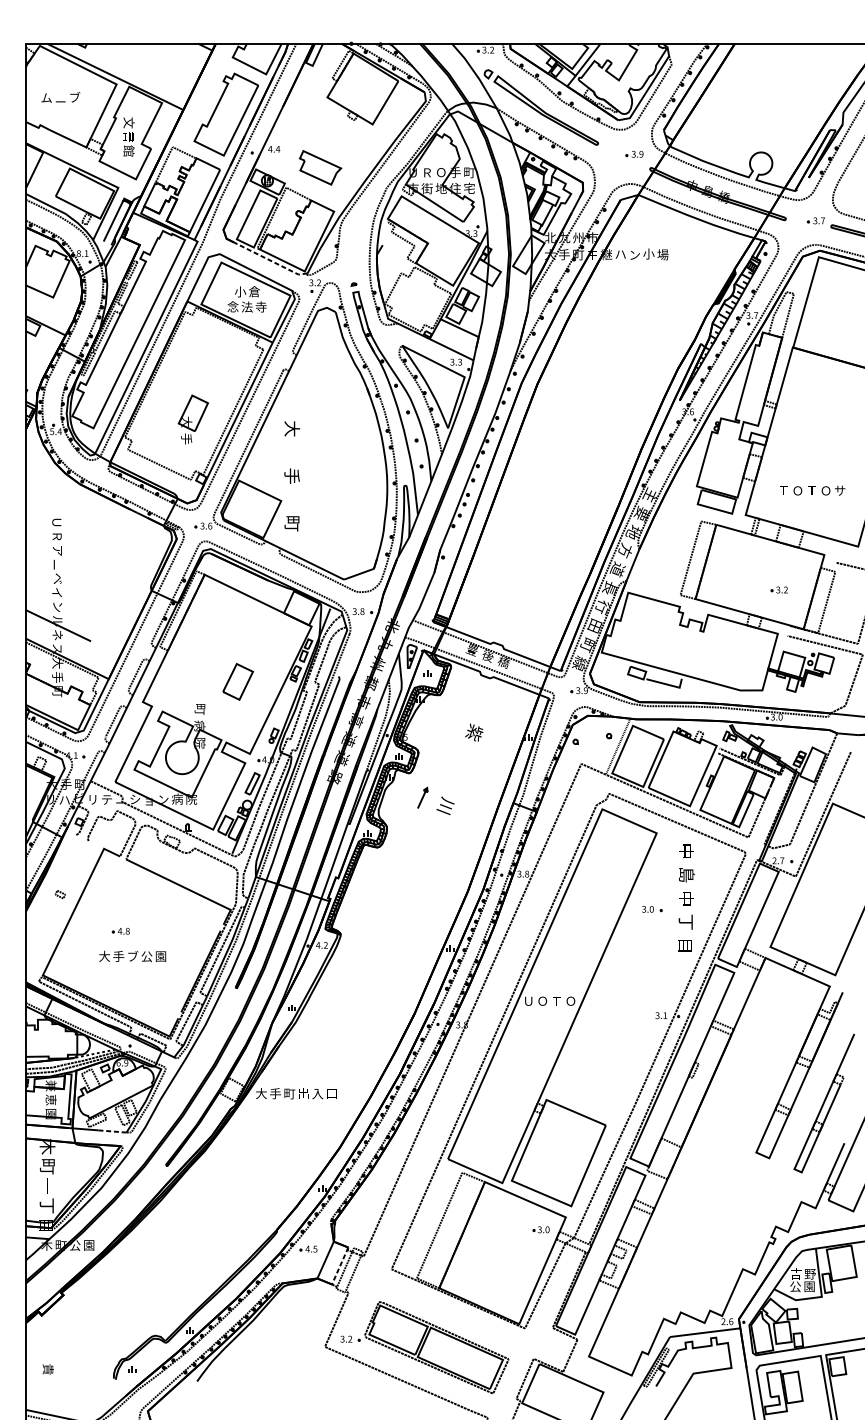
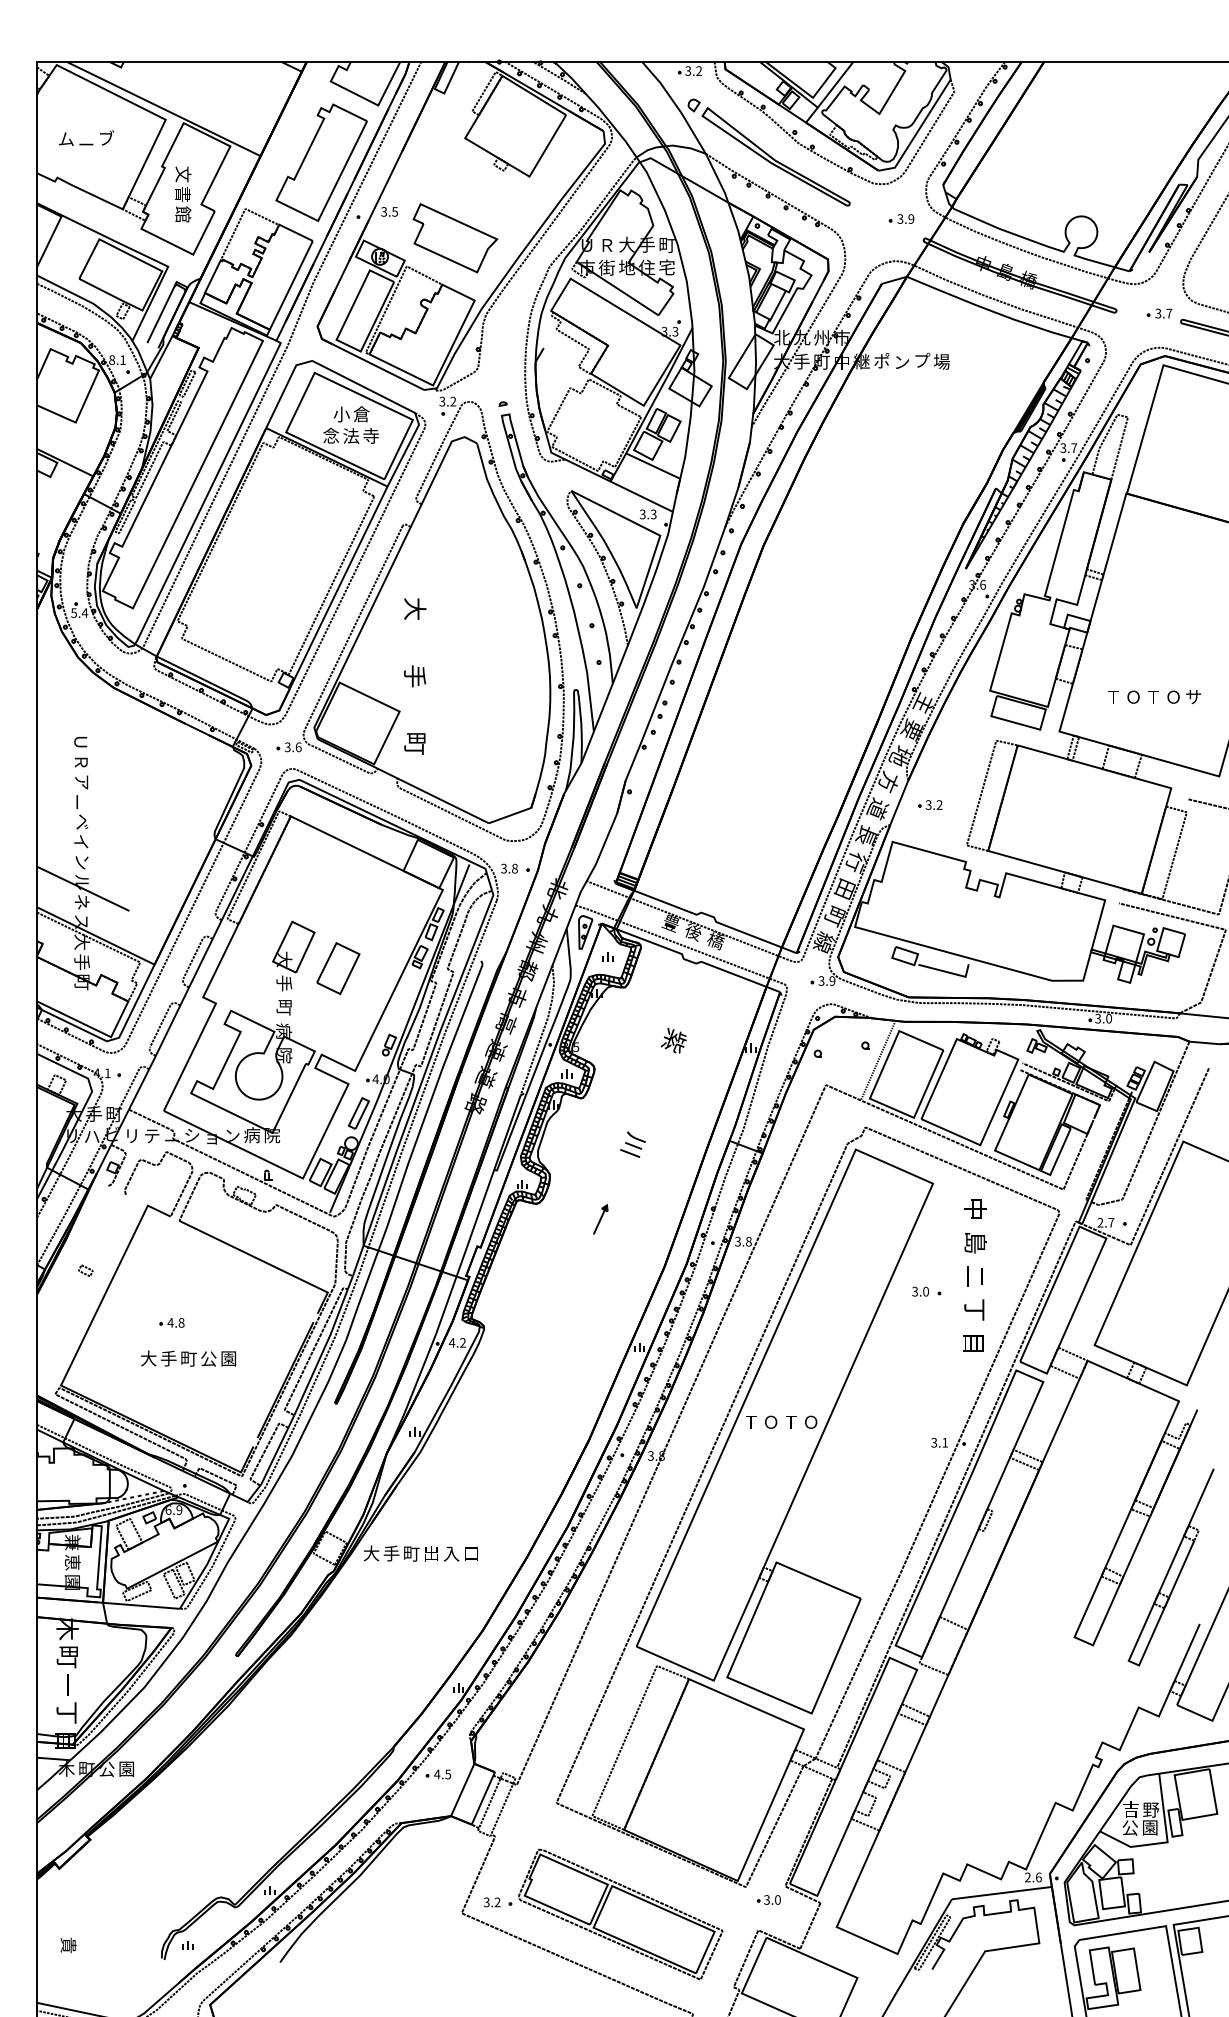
text: (274, 148) -> (389, 211), 4.4 -> 3.5
part: (320, 167) -> (455, 238), size x1.43
text: (440, 172) -> (626, 244), Ｏ -> 大
text: (620, 253) -> (881, 360), ハ -> ポ
text: (649, 253) -> (922, 360), 小 -> プ
line: (270, 260) -> (384, 370), dashed -> solid
part: (193, 419) -> (293, 955), moved
part: (779, 589) -> (930, 804), moved
part: (422, 797) -> (600, 1219), moved
text: (686, 898) -> (975, 1276), 中 -> 二
text: (132, 956) -> (188, 1358), ブ -> 町
text: (528, 1001) -> (751, 1422), Ｕ -> Ｔ
line: (112, 1131) -> (160, 1607), dashed -> solid
part: (540, 1229) -> (768, 1899), moved
line: (340, 1266) -> (483, 1798), dashed -> solid

